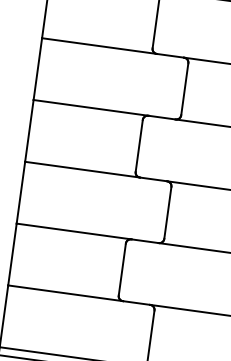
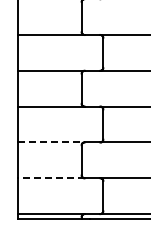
line: (74, 231) -> (51, 142), solid -> dashed
line: (64, 293) -> (50, 178), solid -> dashed

